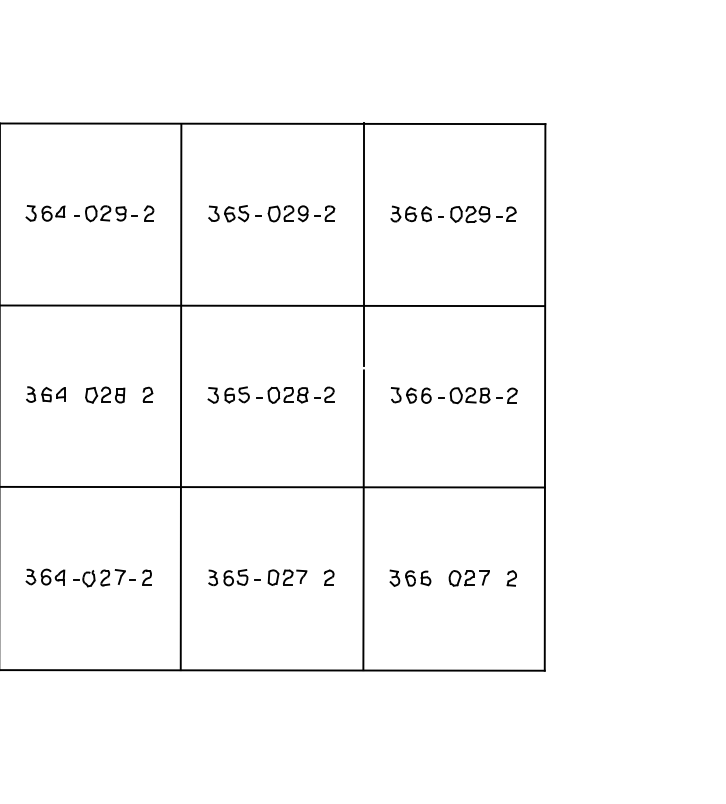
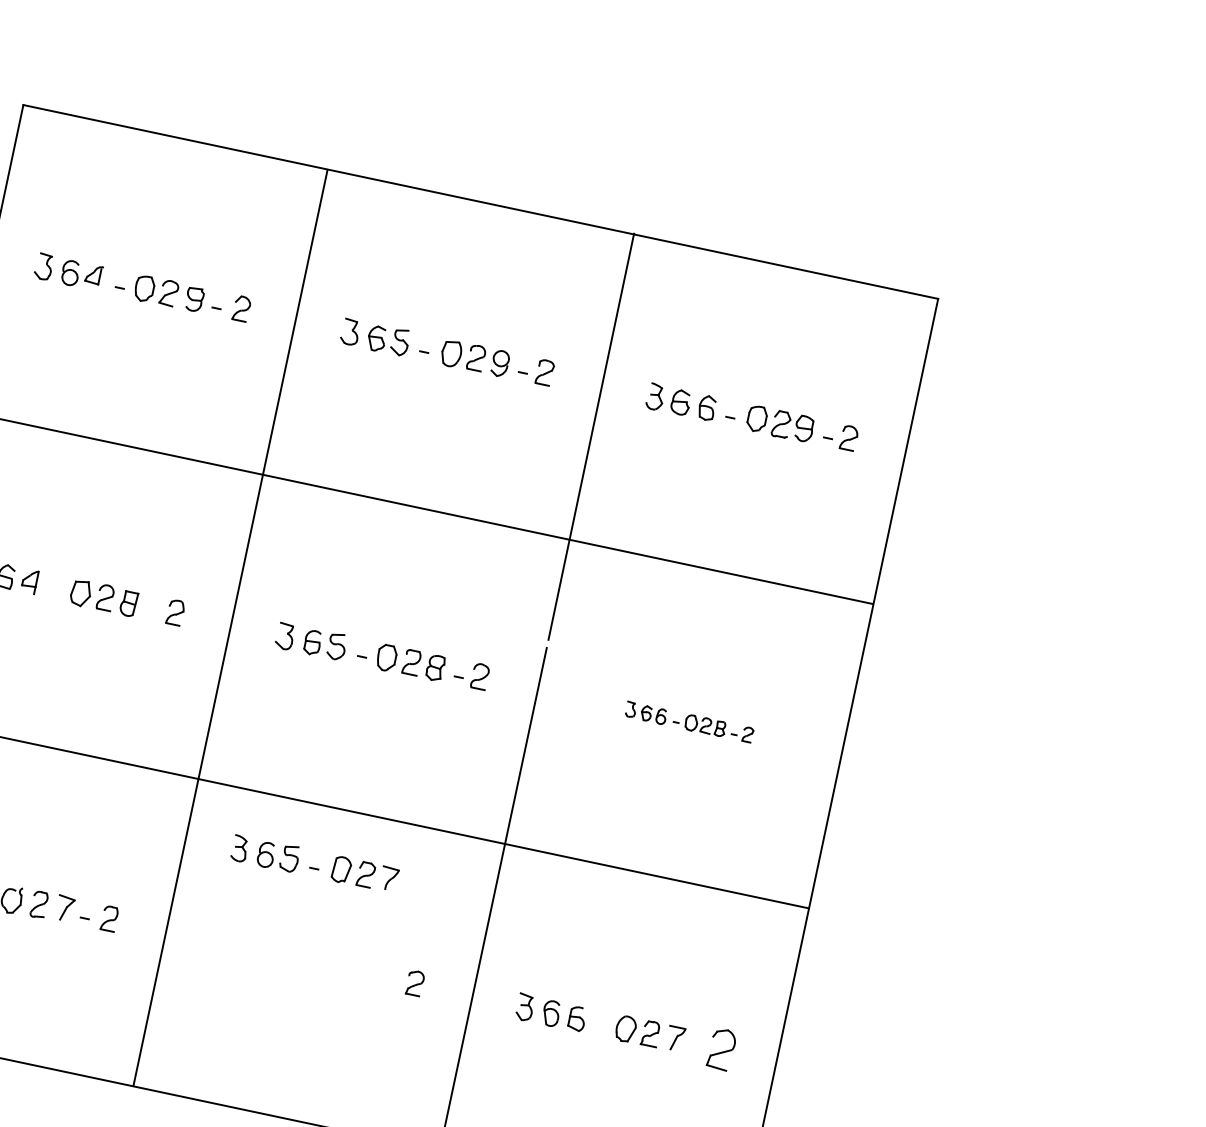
part: (454, 395) -> (689, 722), size x0.6
part: (257, 577) -> (314, 863), moved
part: (511, 578) -> (720, 1049), size x1.6

